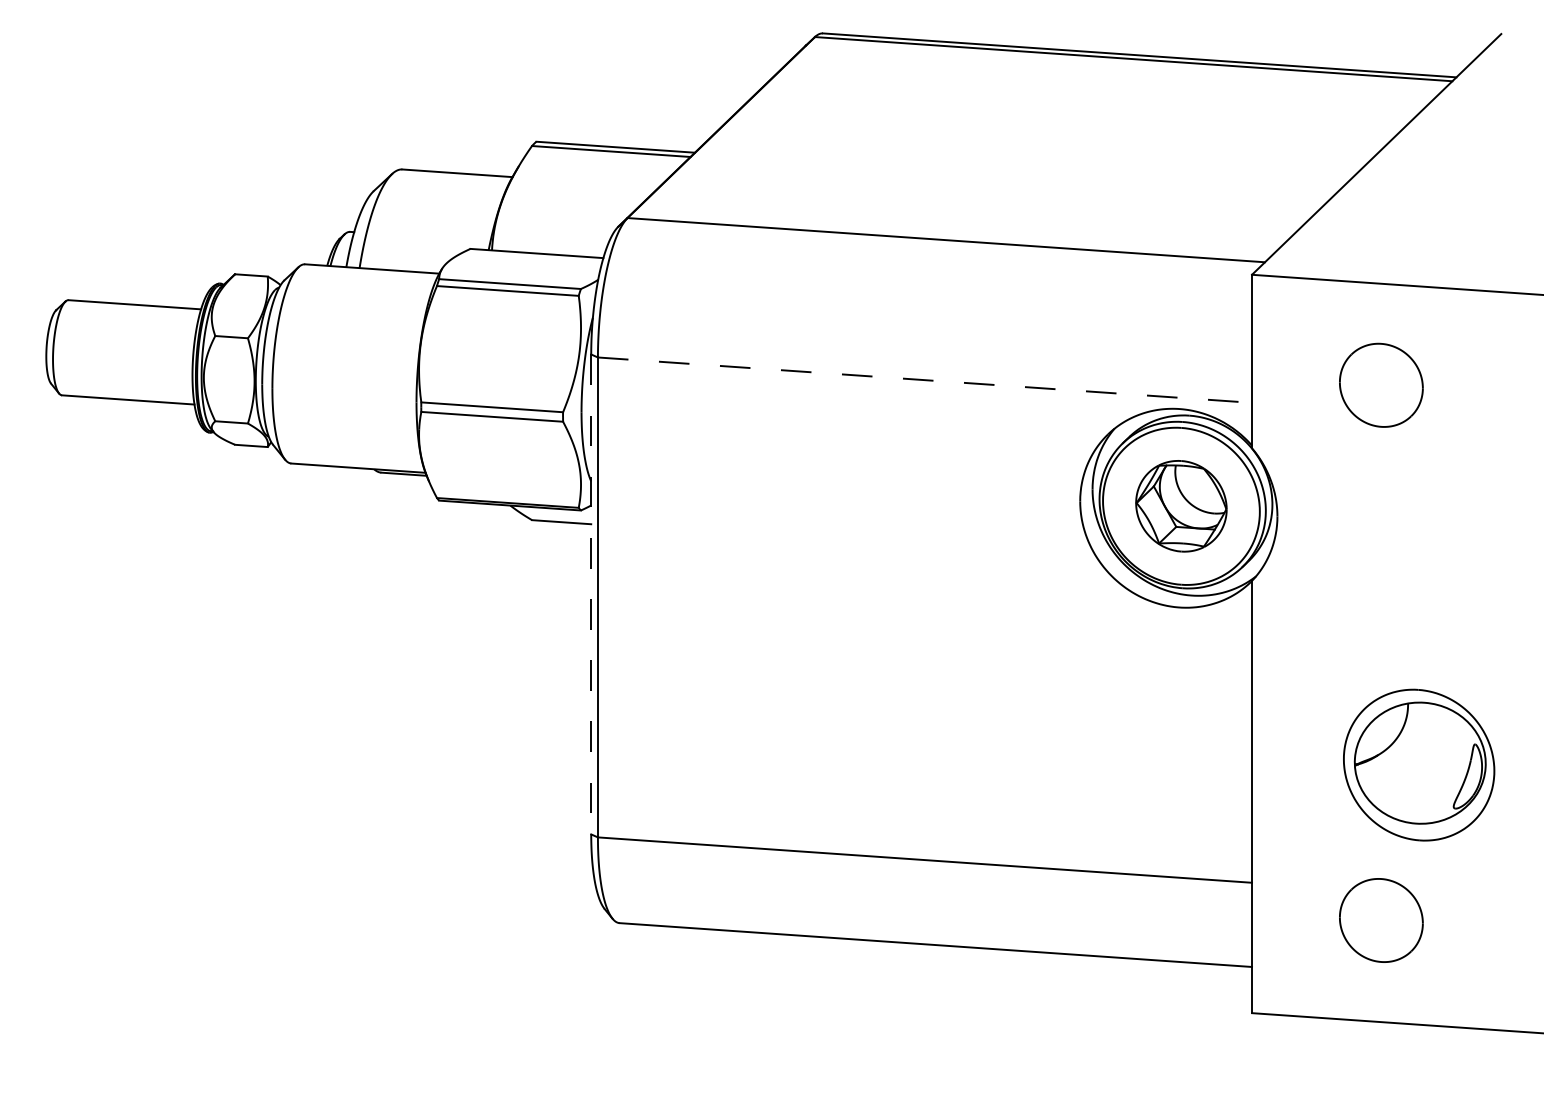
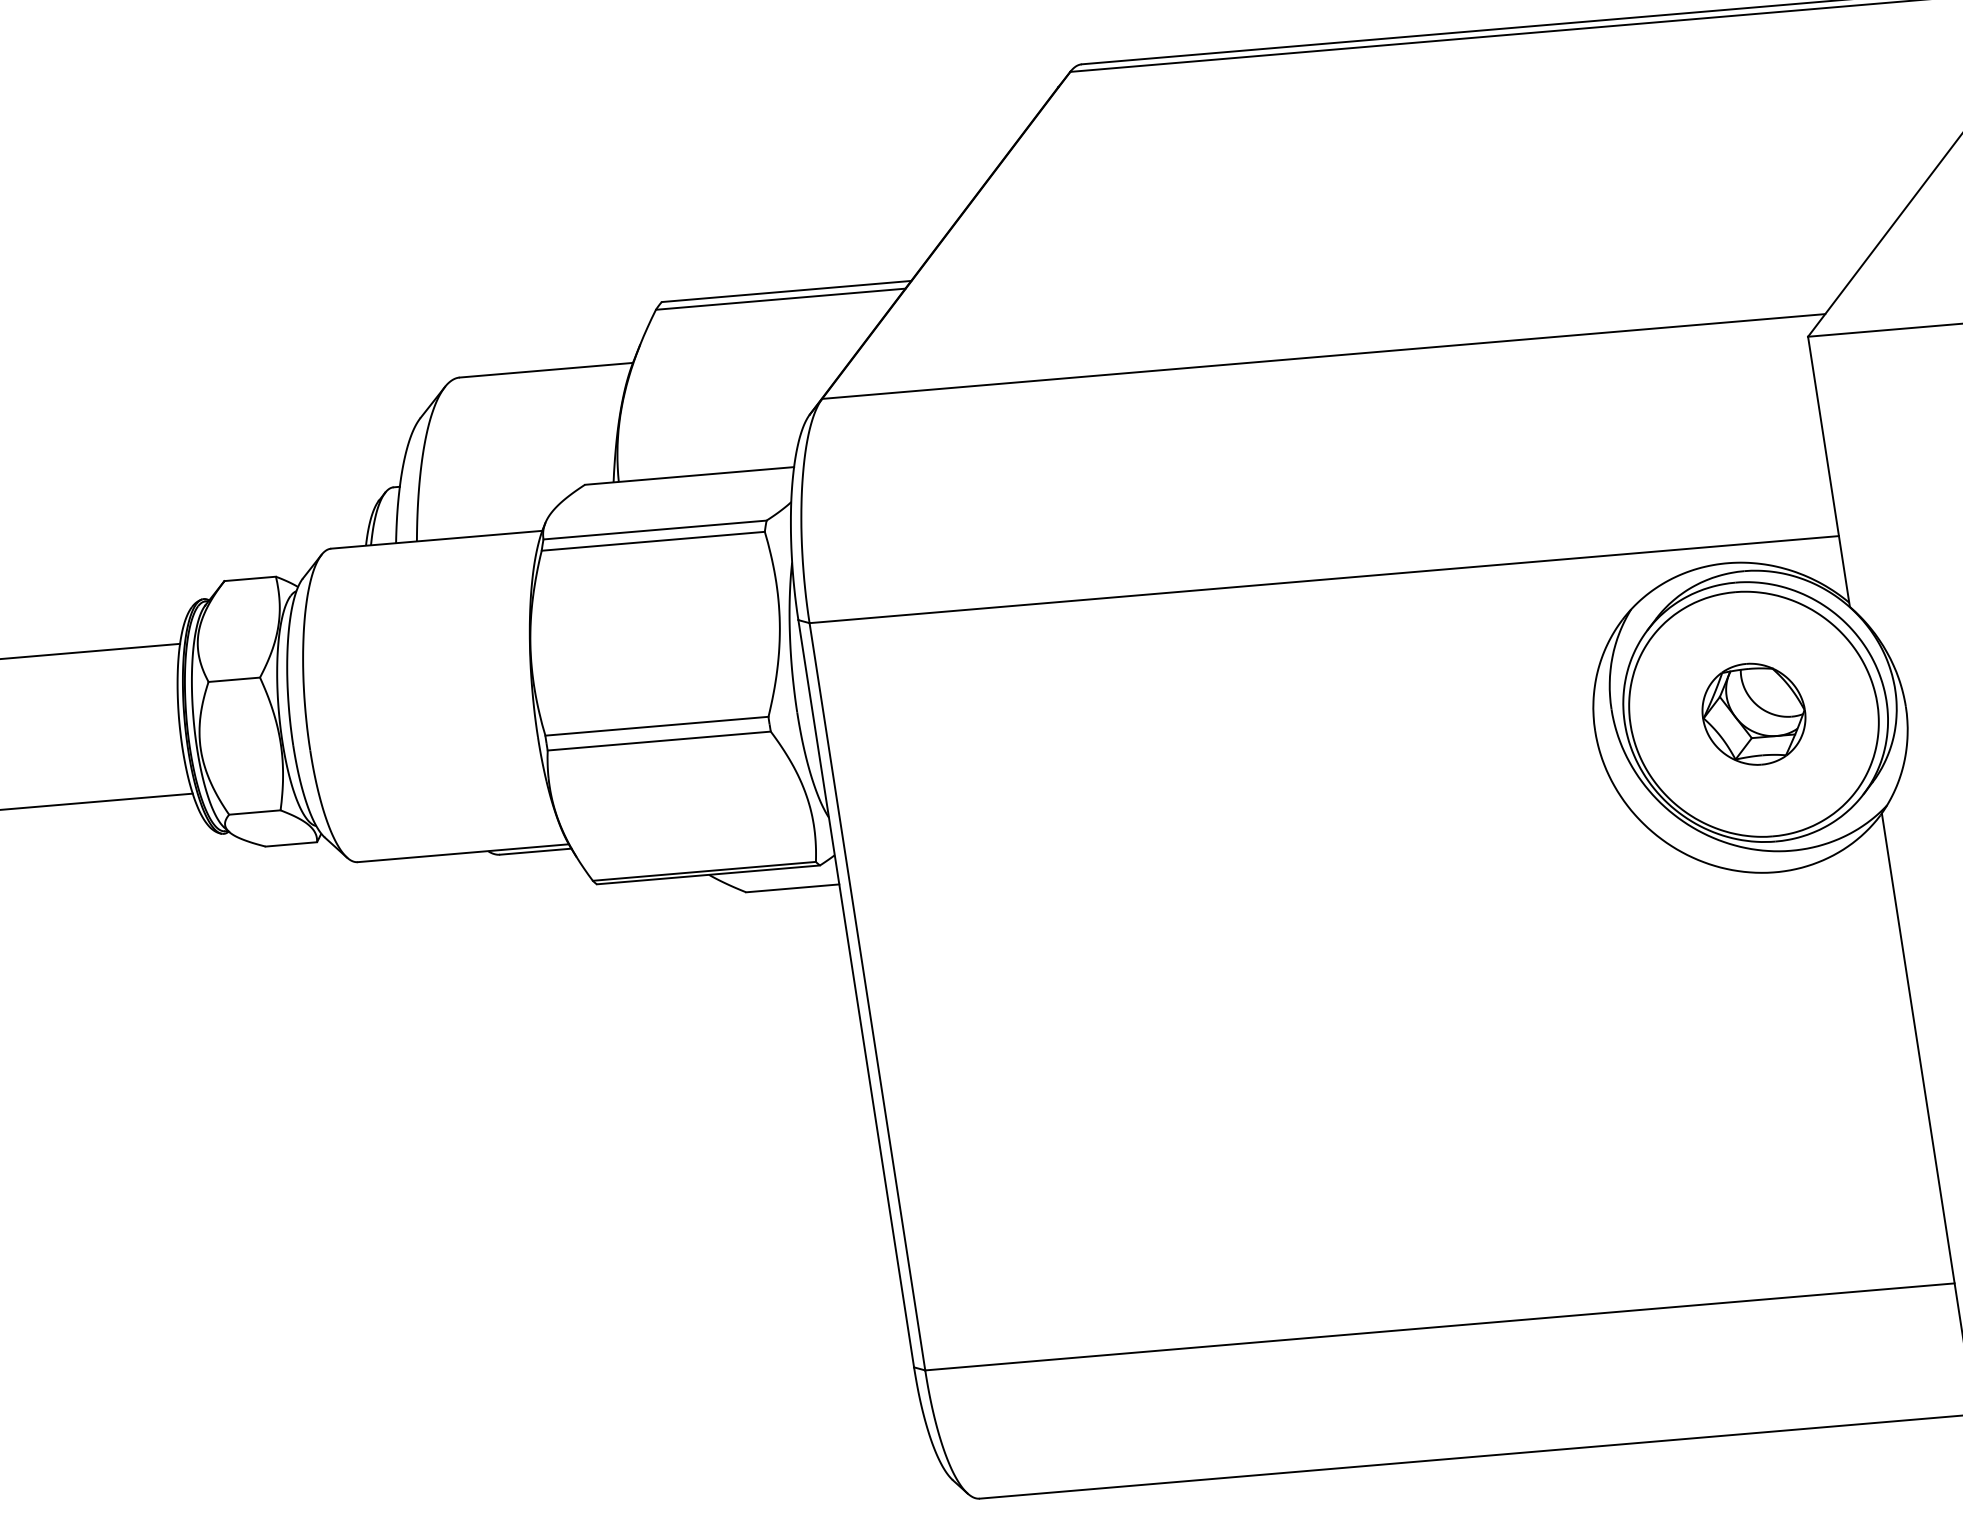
line: (924, 380) -> (1323, 580), dashed -> solid
part: (1181, 506) -> (1754, 714), size x0.71
line: (591, 594) -> (856, 993), dashed -> solid

